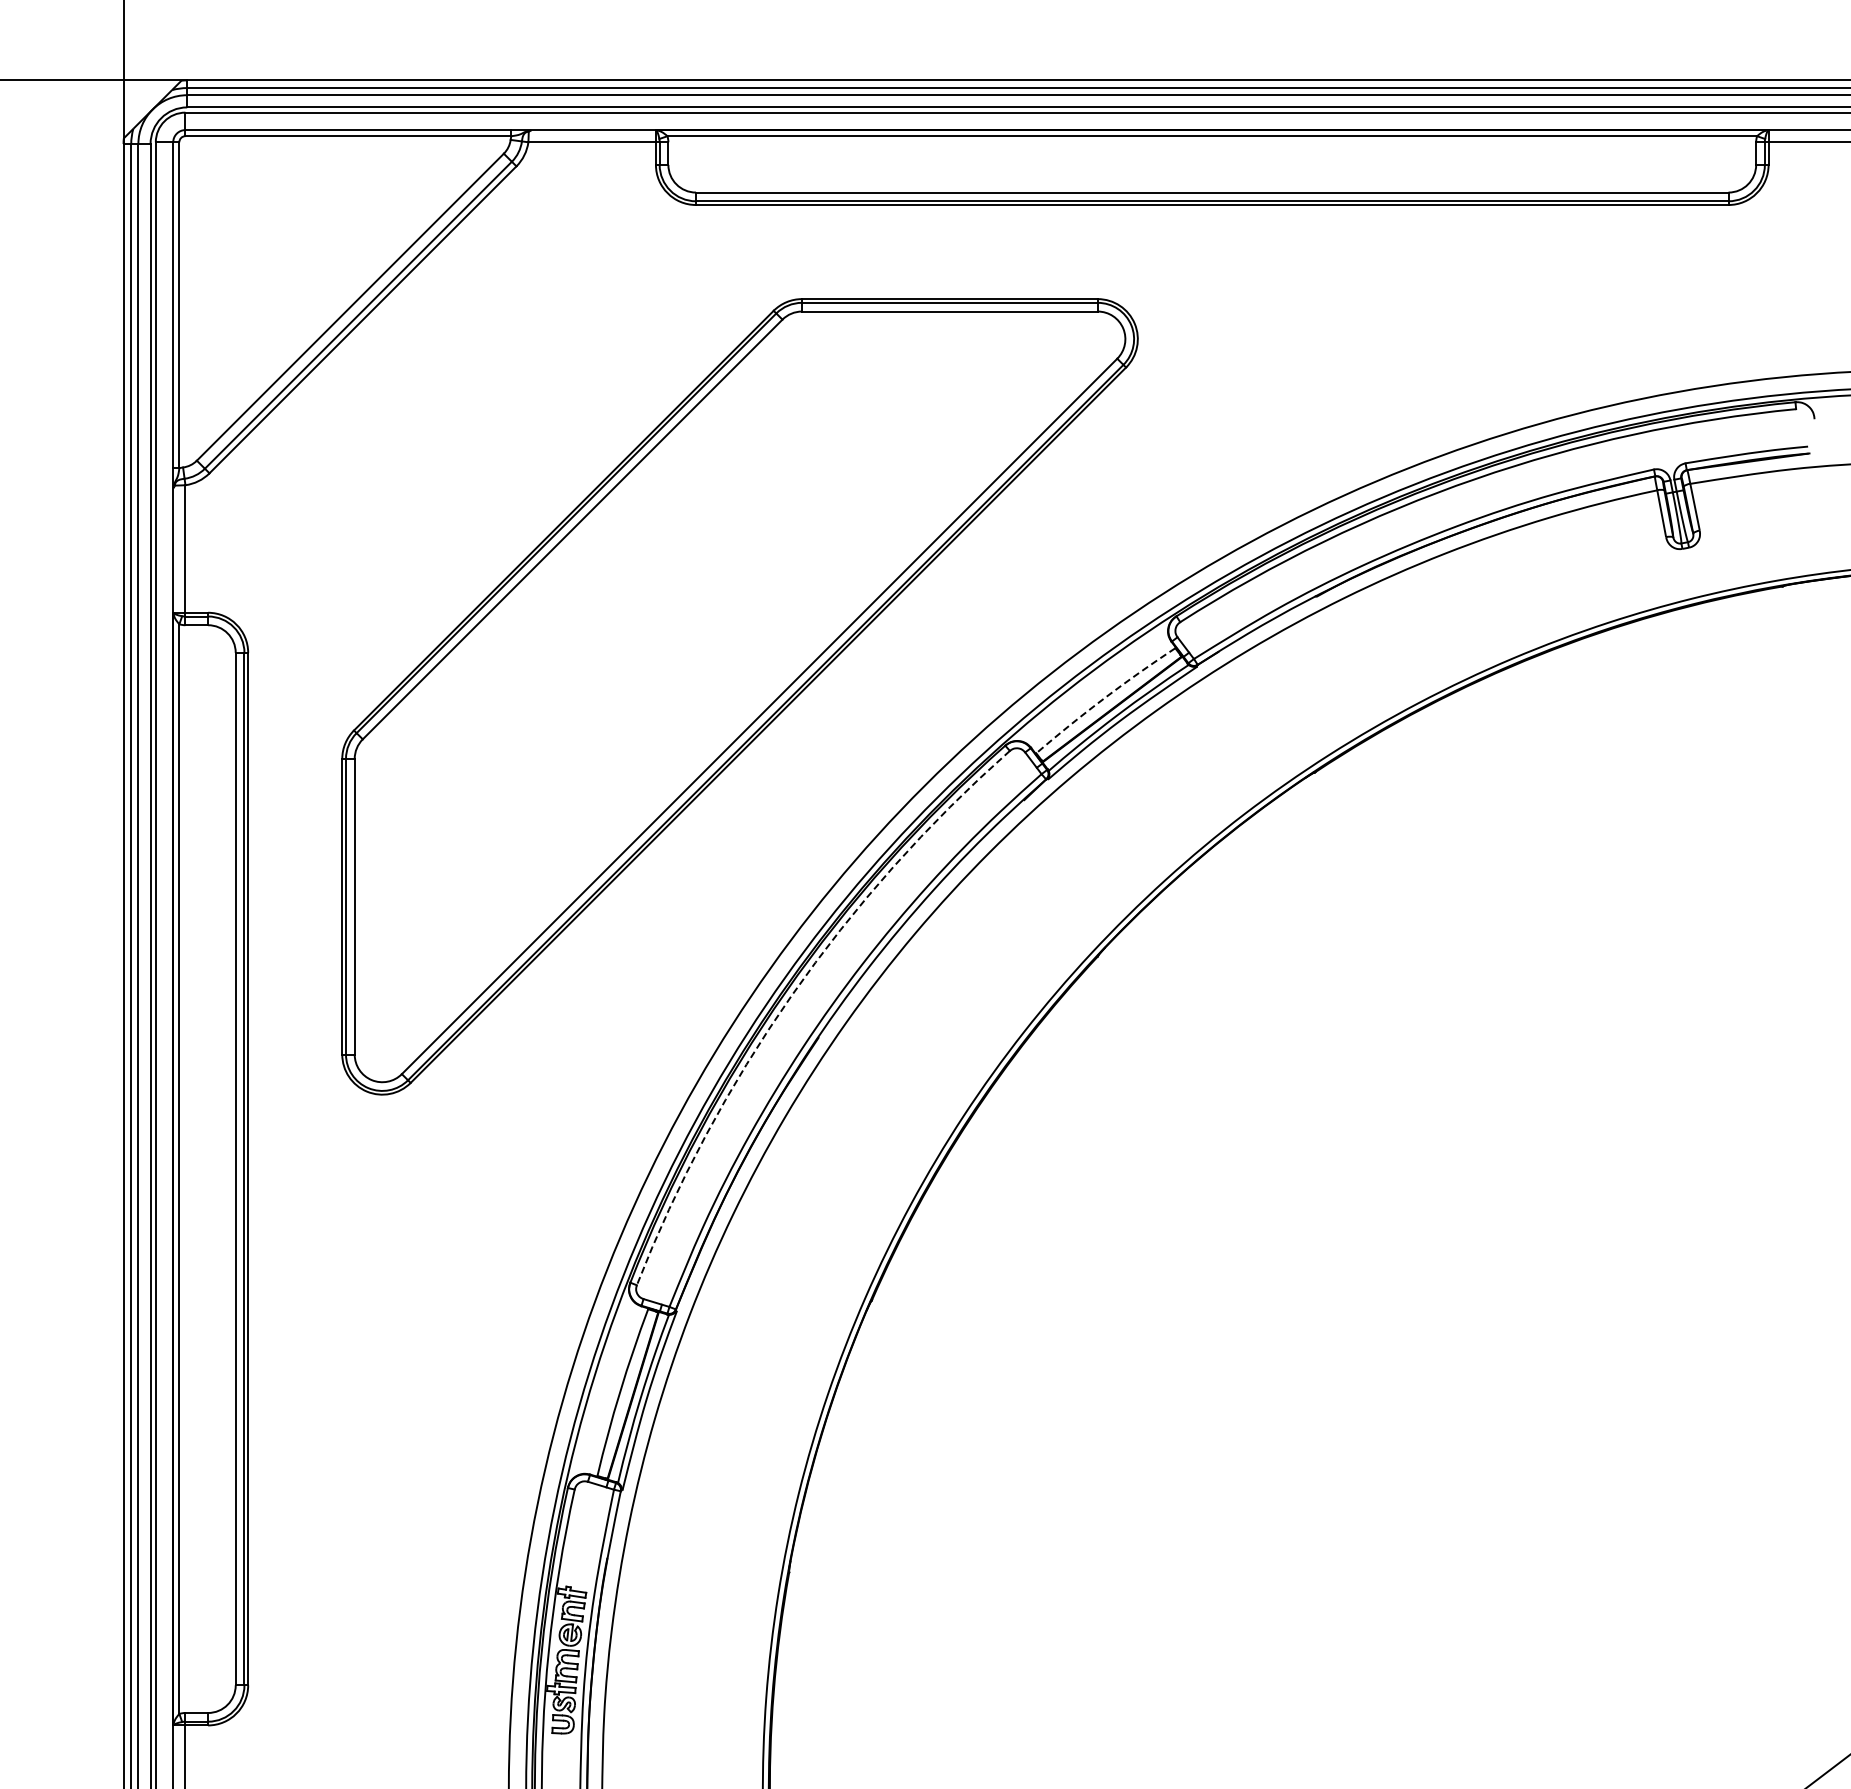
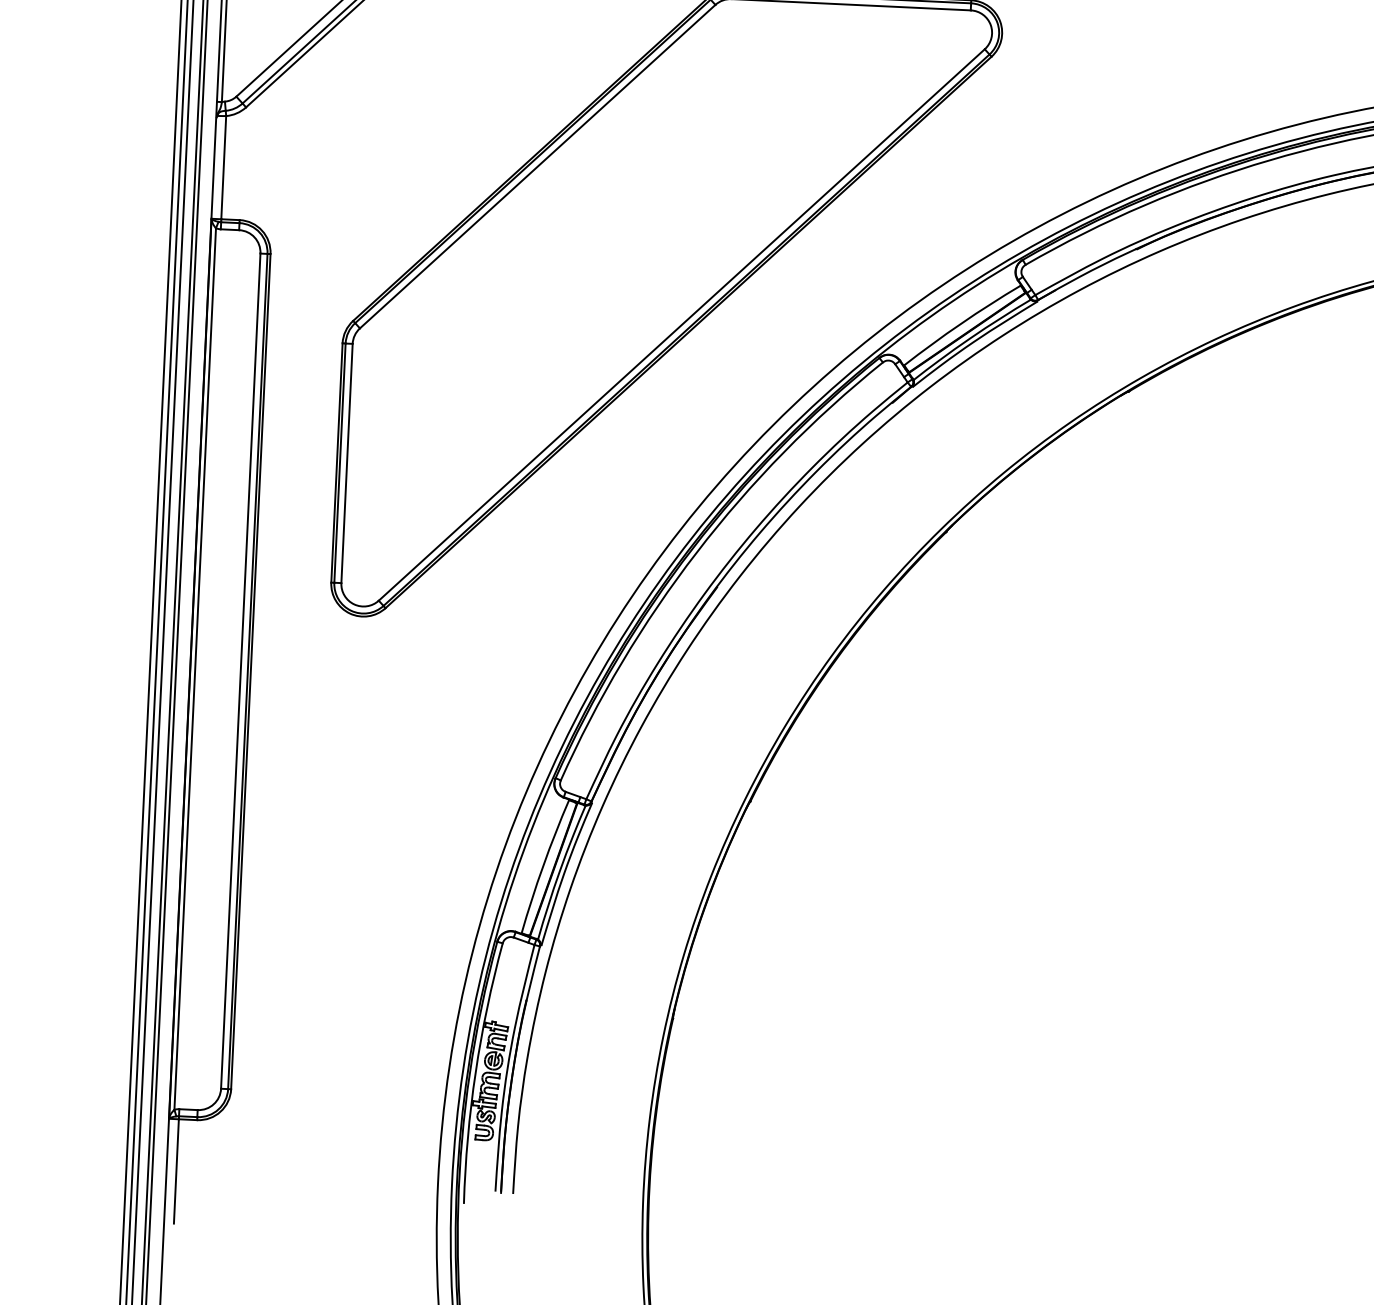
arc: (1104, 698) -> (961, 323), dashed -> solid
arc: (791, 995) -> (696, 551), dashed -> solid

